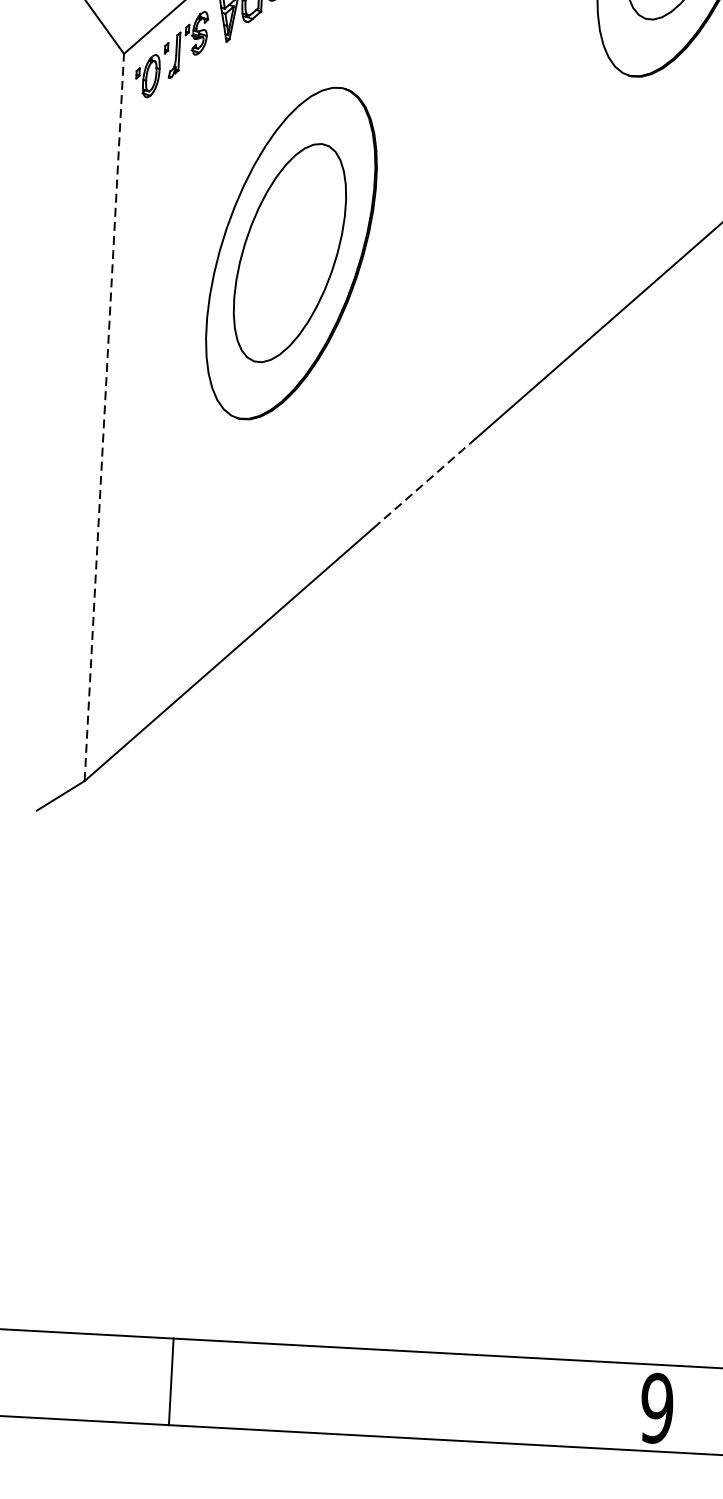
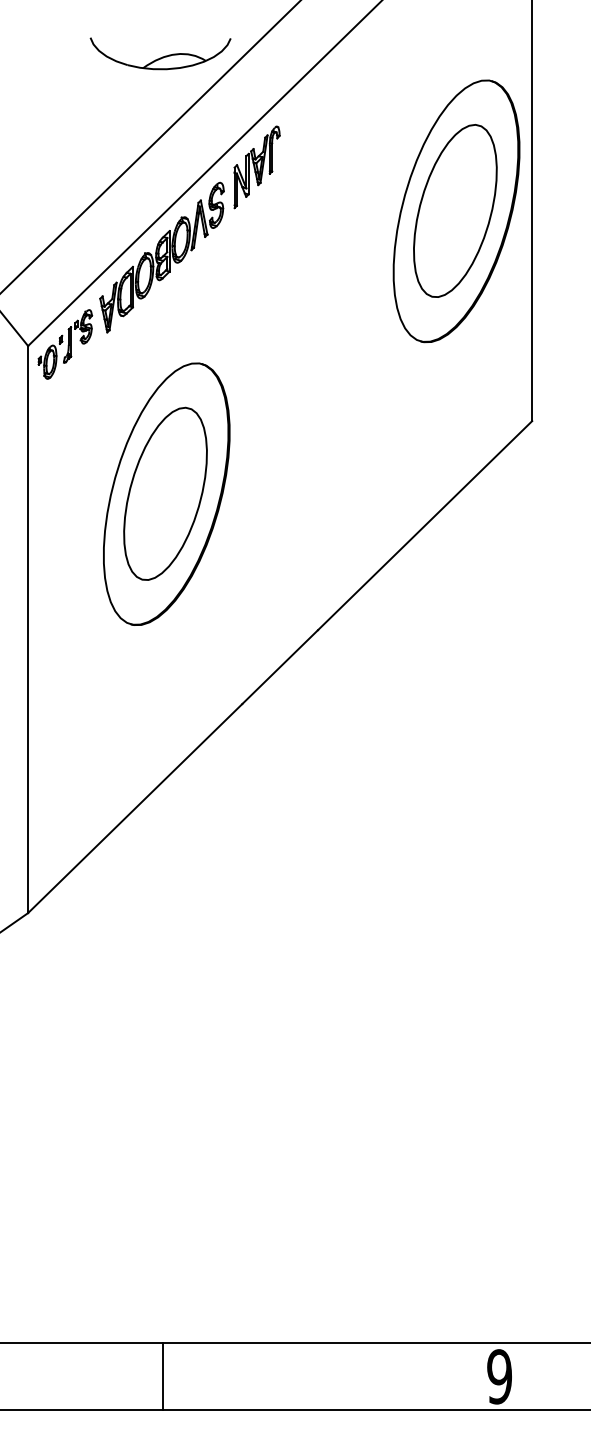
line: (104, 417) -> (28, 629), dashed -> solid
line: (425, 483) -> (280, 667), dashed -> solid
line: (170, 1381) -> (162, 1376), moved

